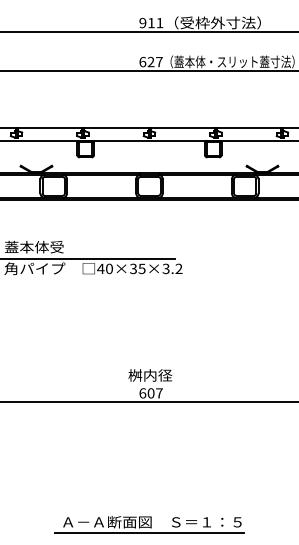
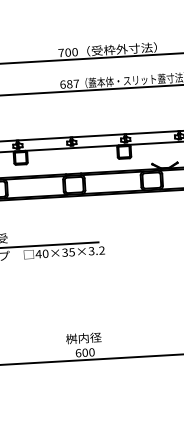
text: (151, 22) -> (68, 52), 911 -> 700
text: (150, 62) -> (69, 84), 627 -> 687
text: (159, 393) -> (92, 352), 607 -> 600

